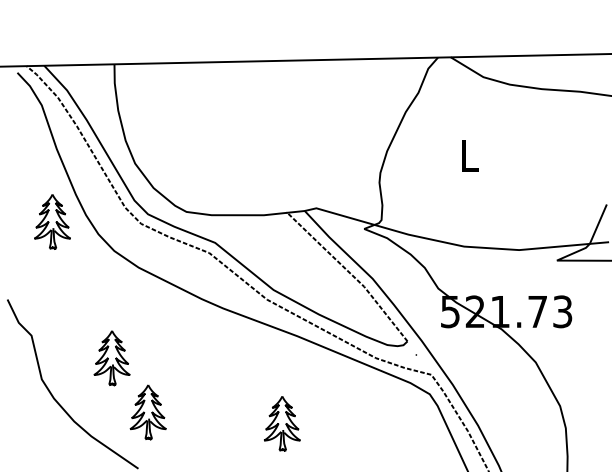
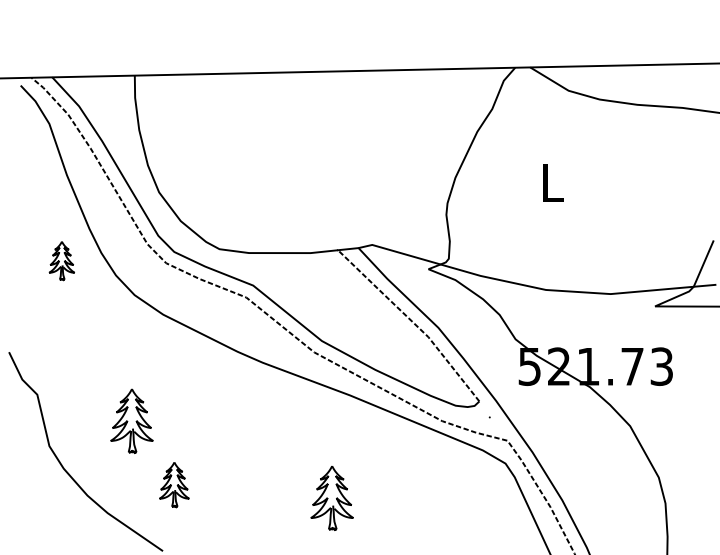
part: (52, 221) -> (61, 260), size x0.6
part: (147, 412) -> (173, 485), size x0.7

